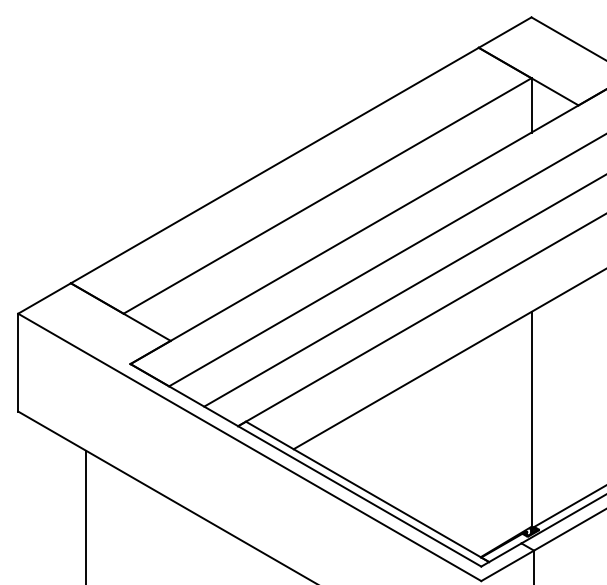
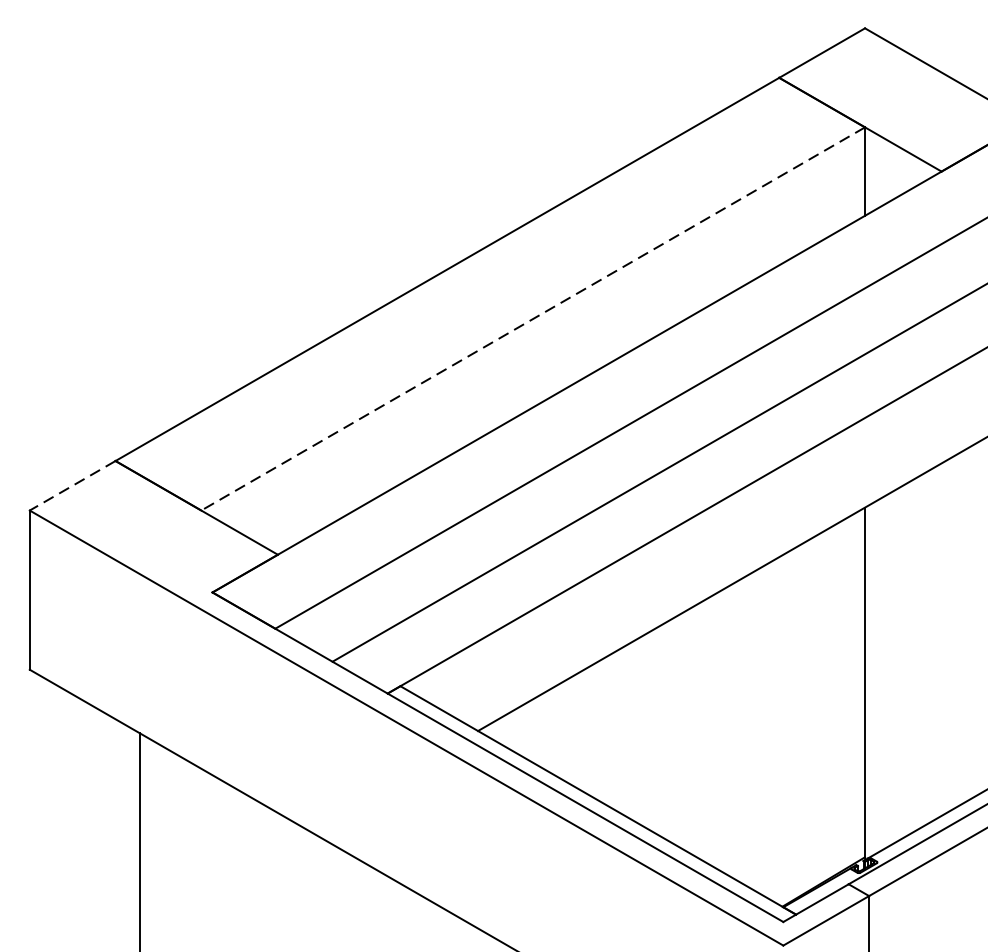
line: (327, 196) -> (533, 319), solid -> dashed
line: (44, 298) -> (72, 485), solid -> dashed

